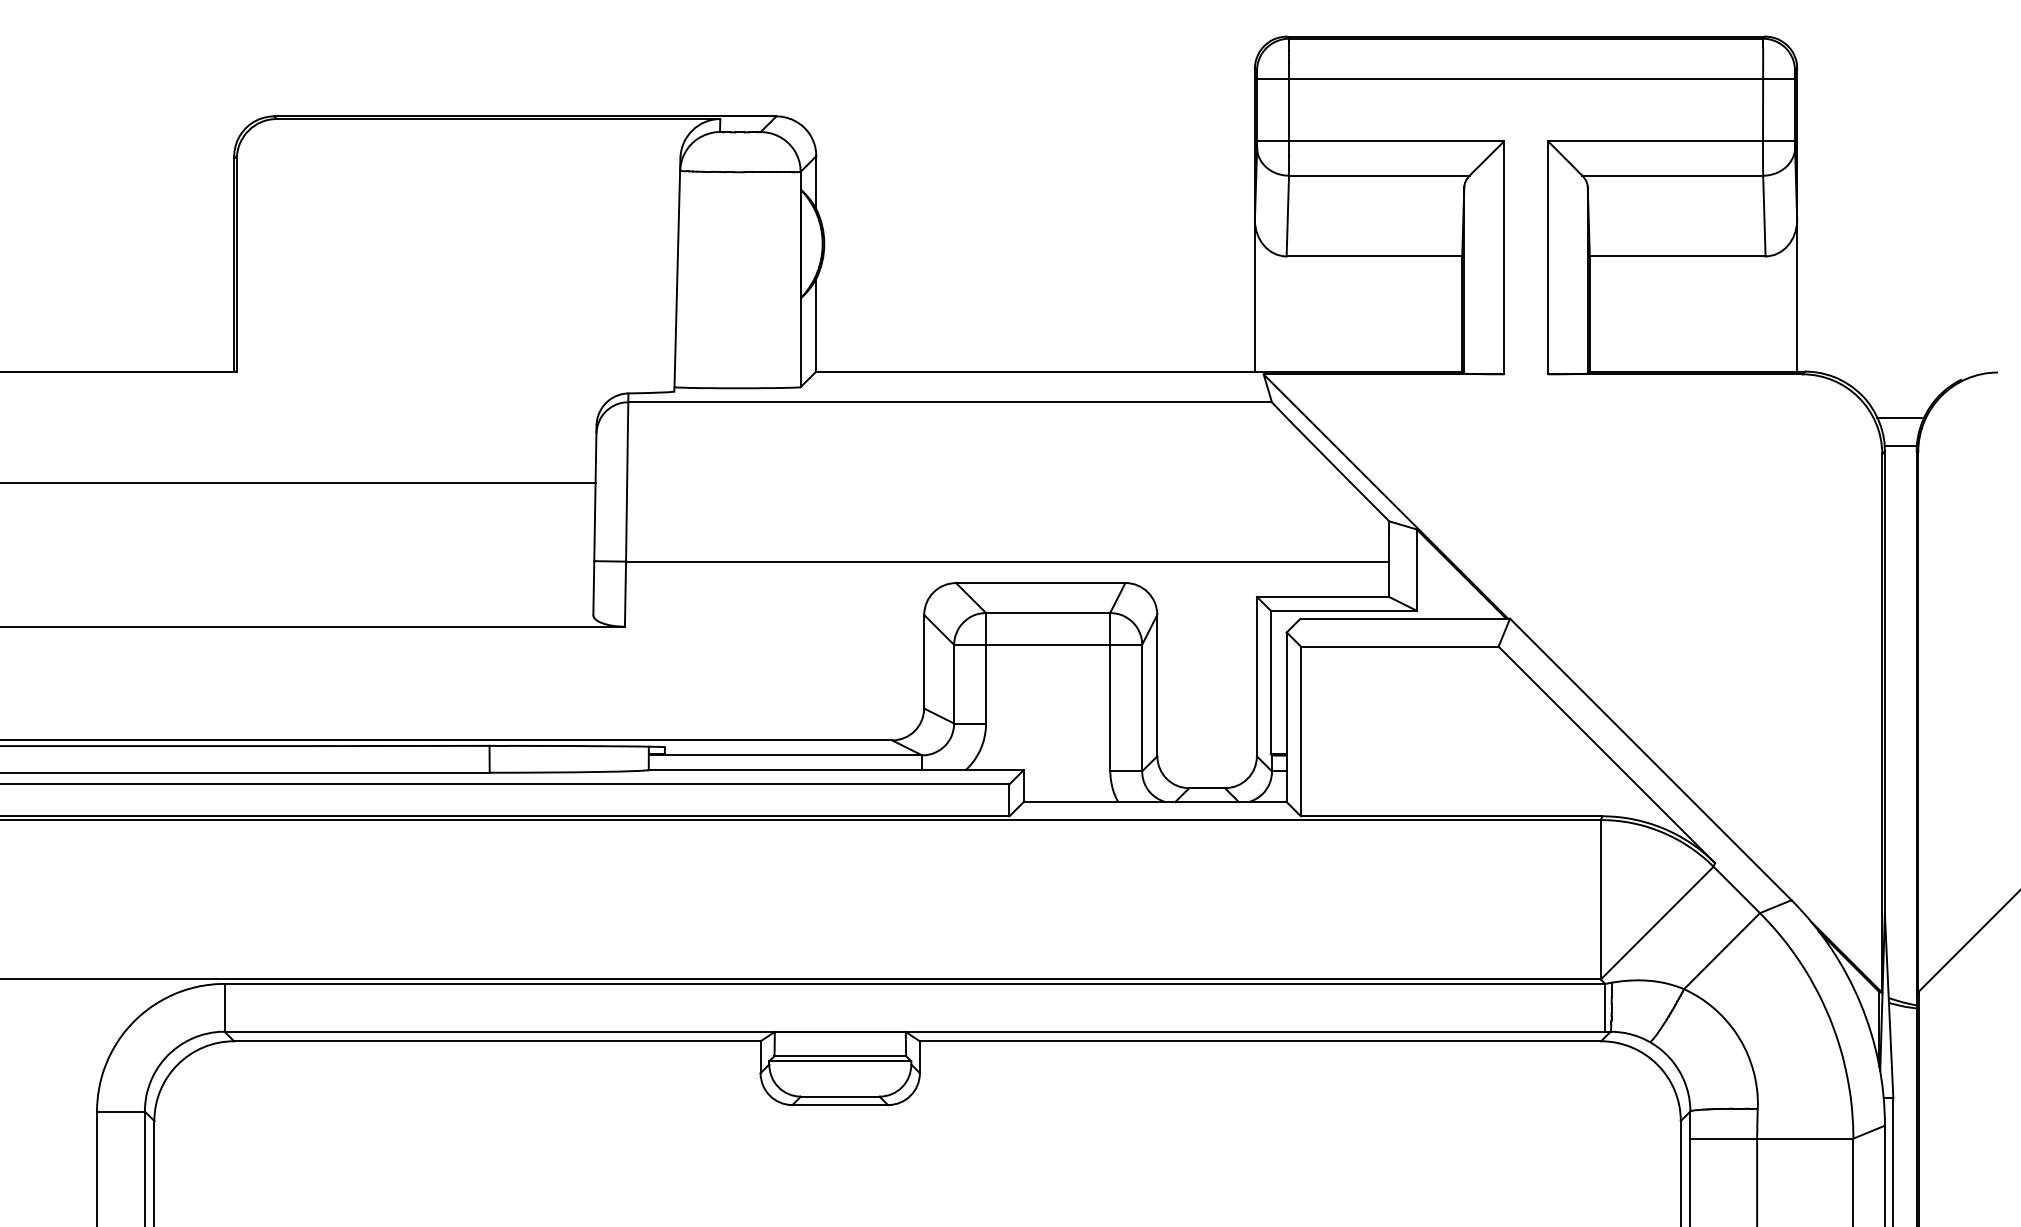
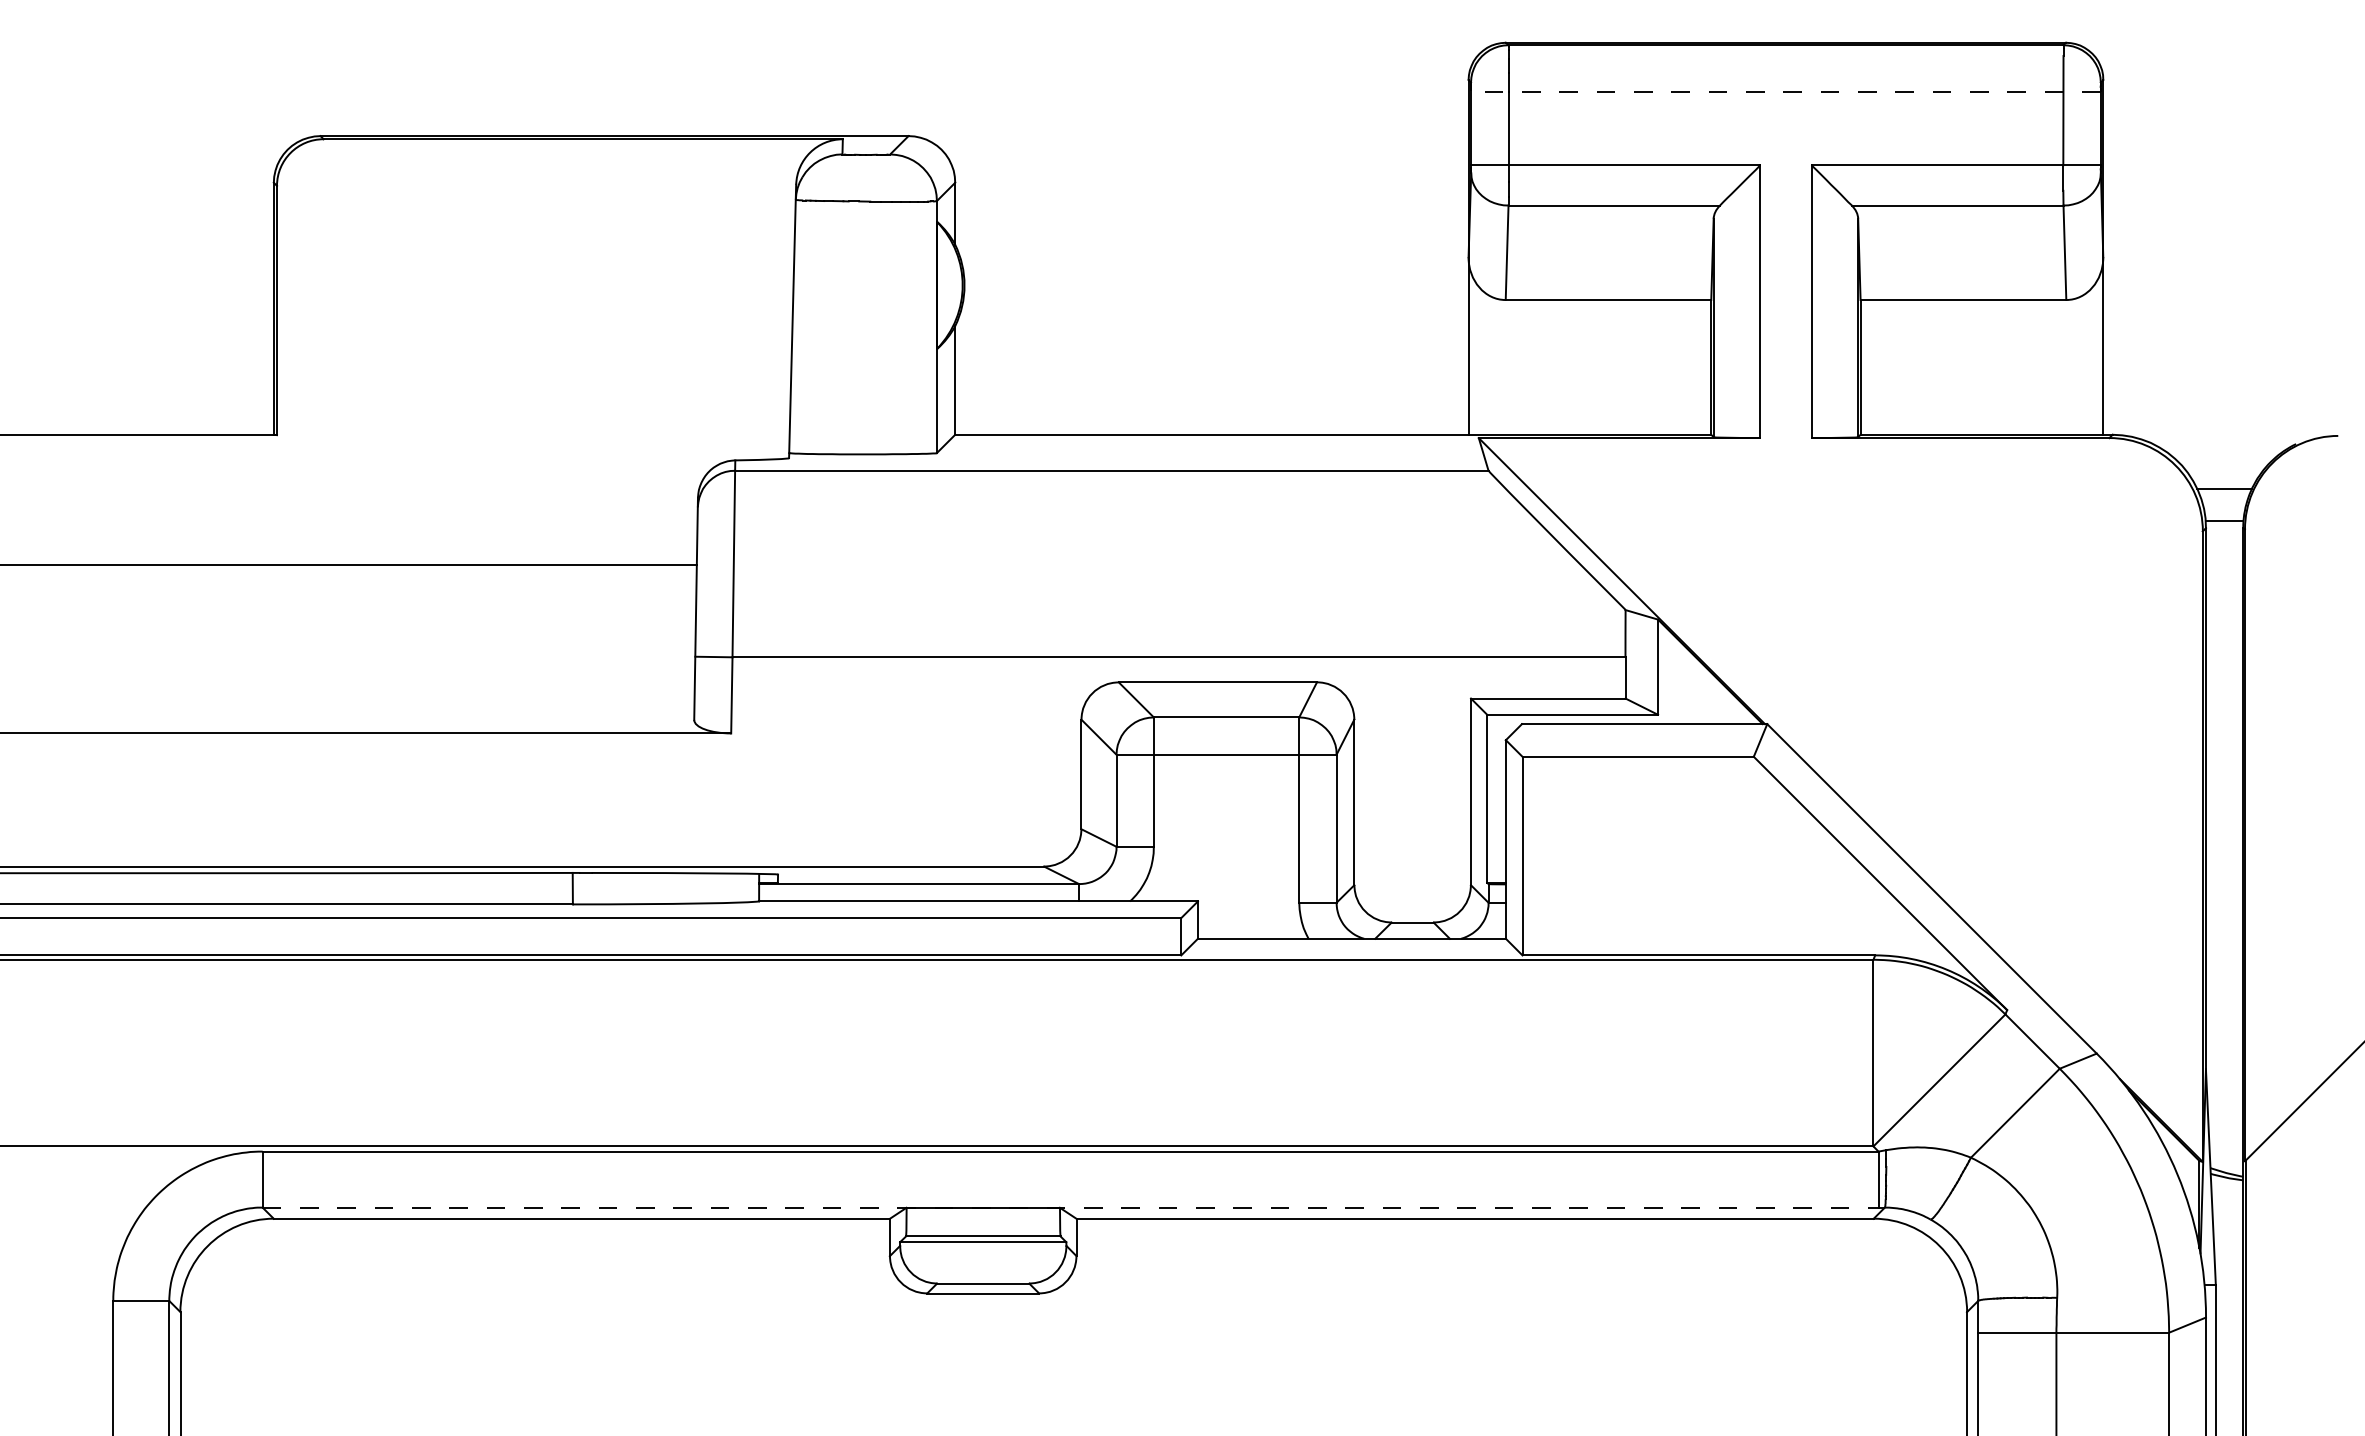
line: (1526, 78) -> (1786, 91), solid -> dashed
line: (918, 1031) -> (1074, 1207), solid -> dashed

